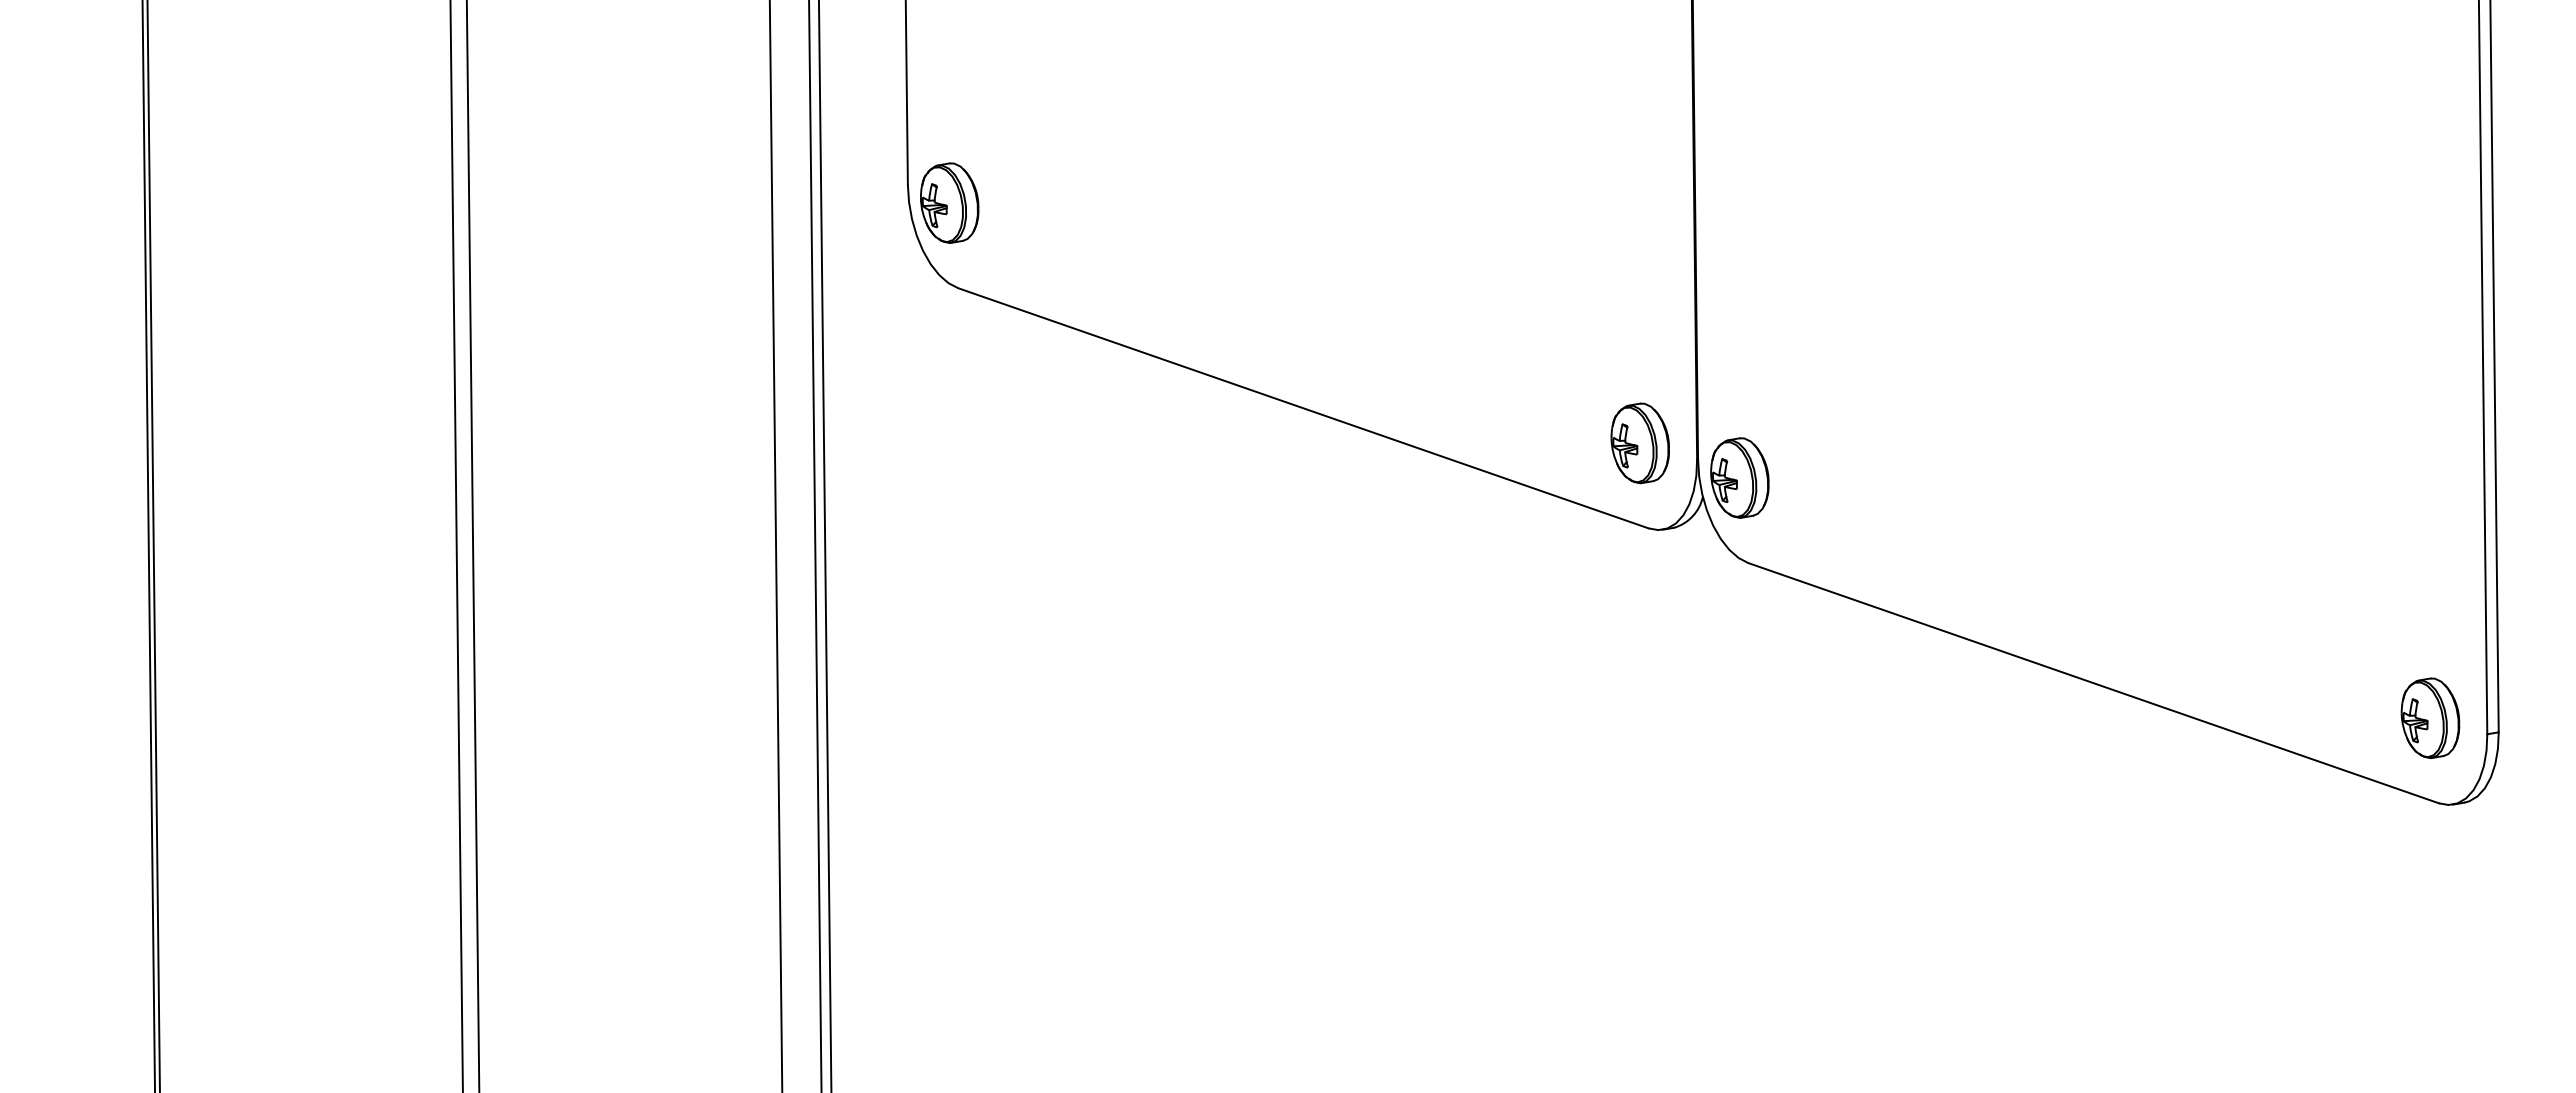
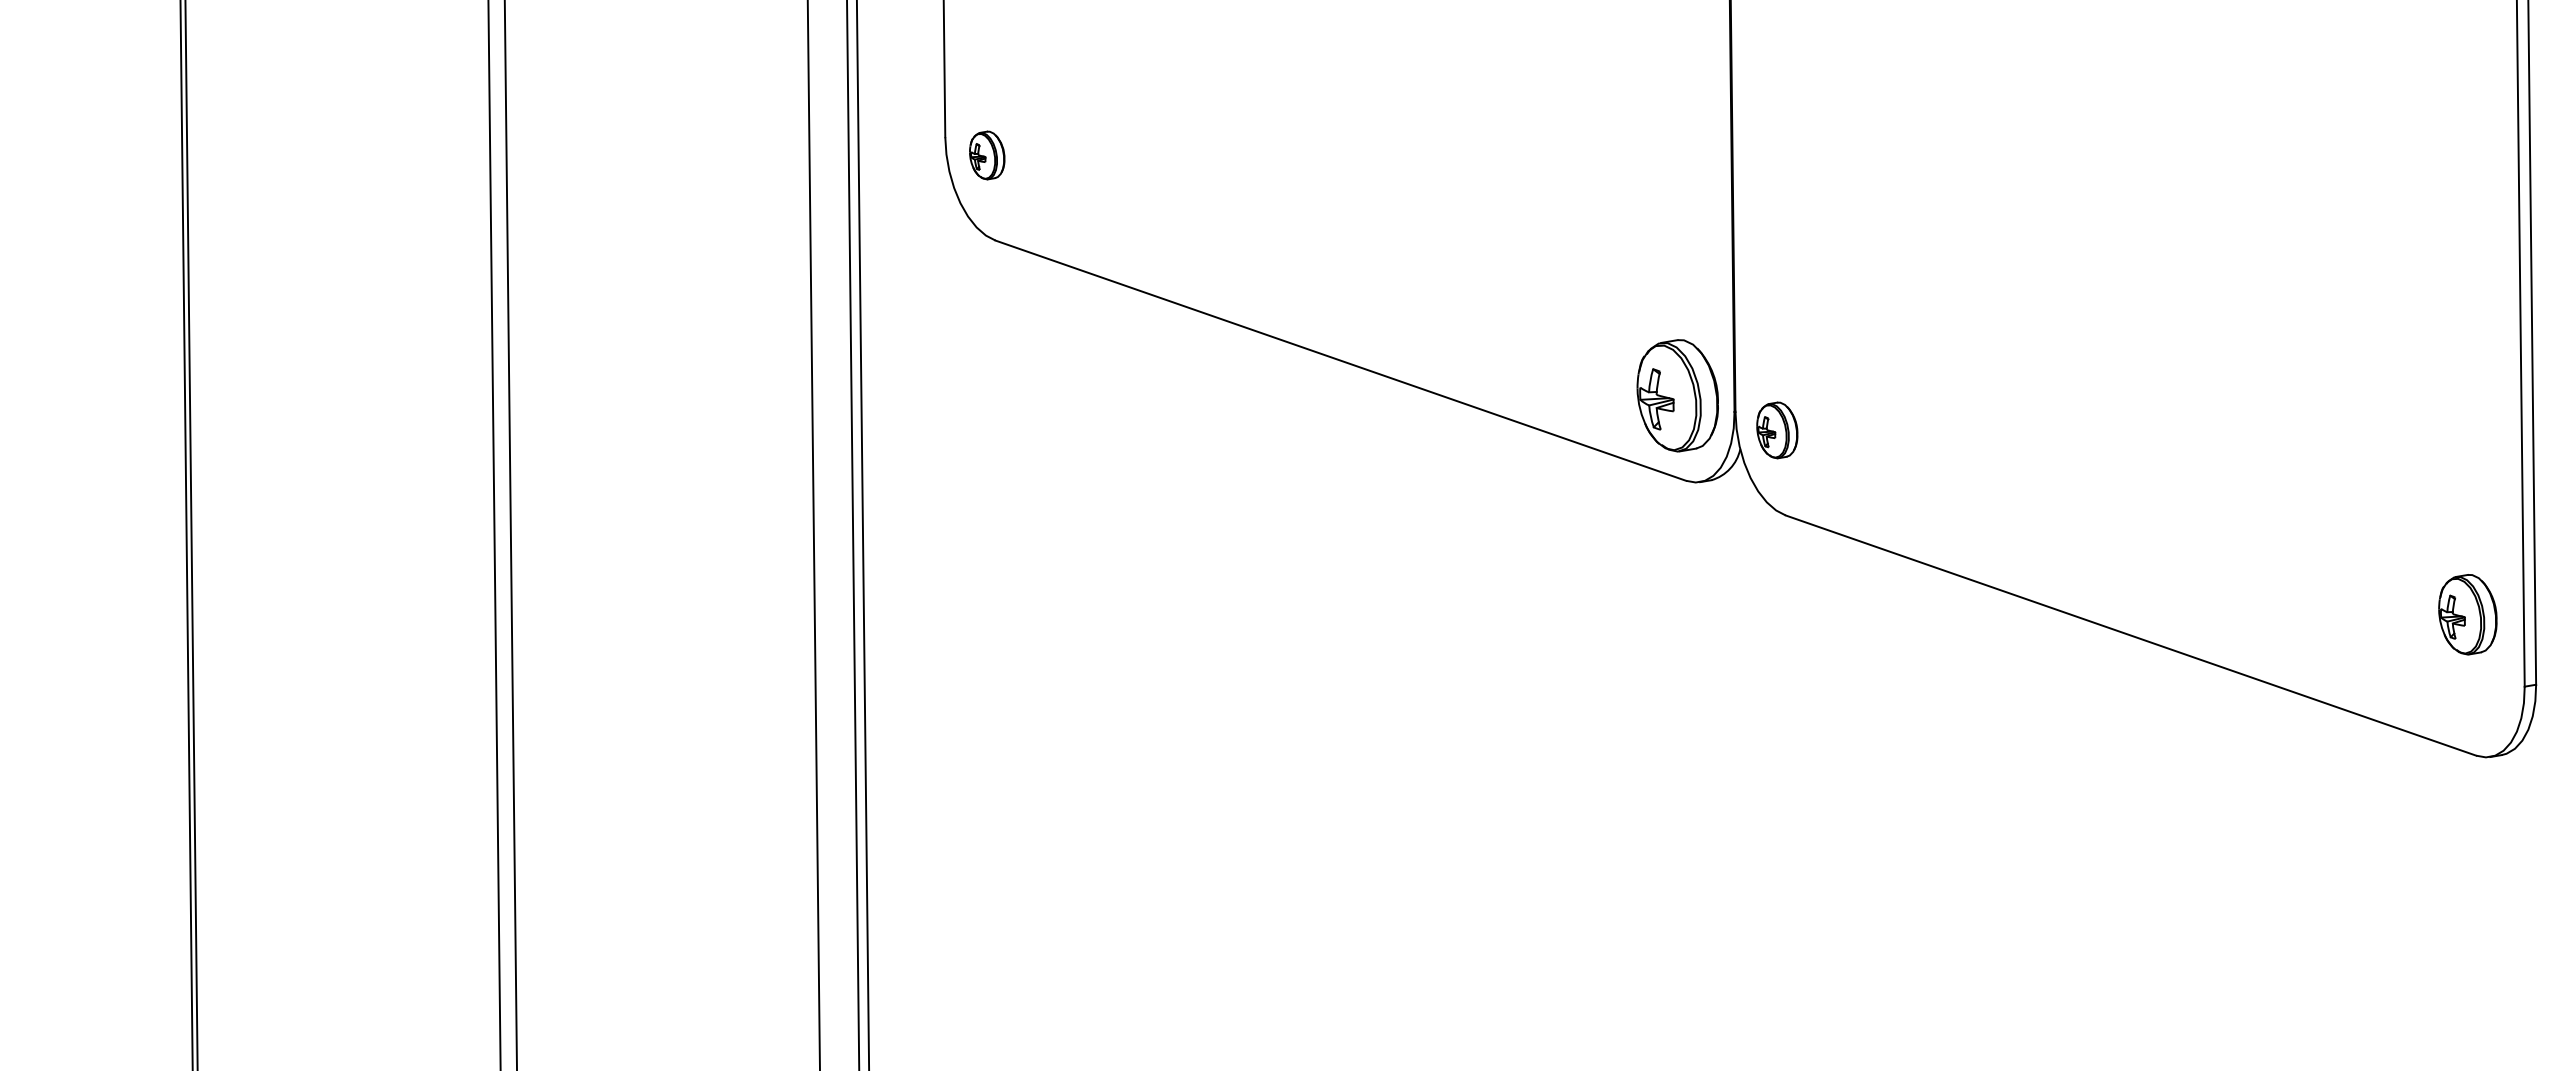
part: (949, 202) -> (986, 154), size x0.6
part: (1639, 443) -> (1676, 395), size x1.4
part: (1739, 477) -> (1776, 429), size x0.7
part: (2430, 717) -> (2467, 613), moved

